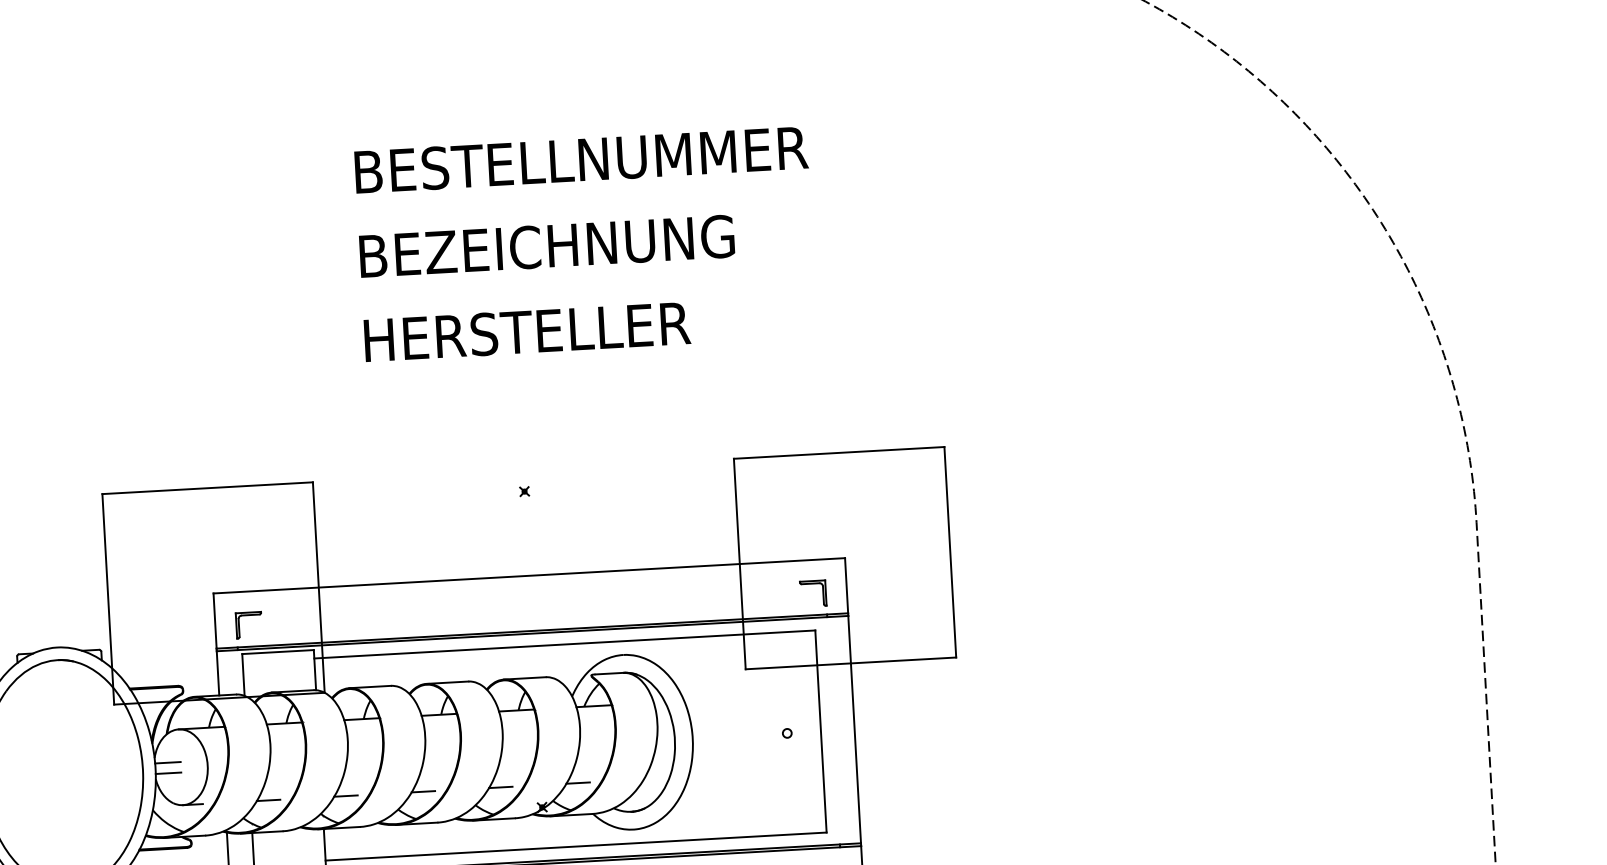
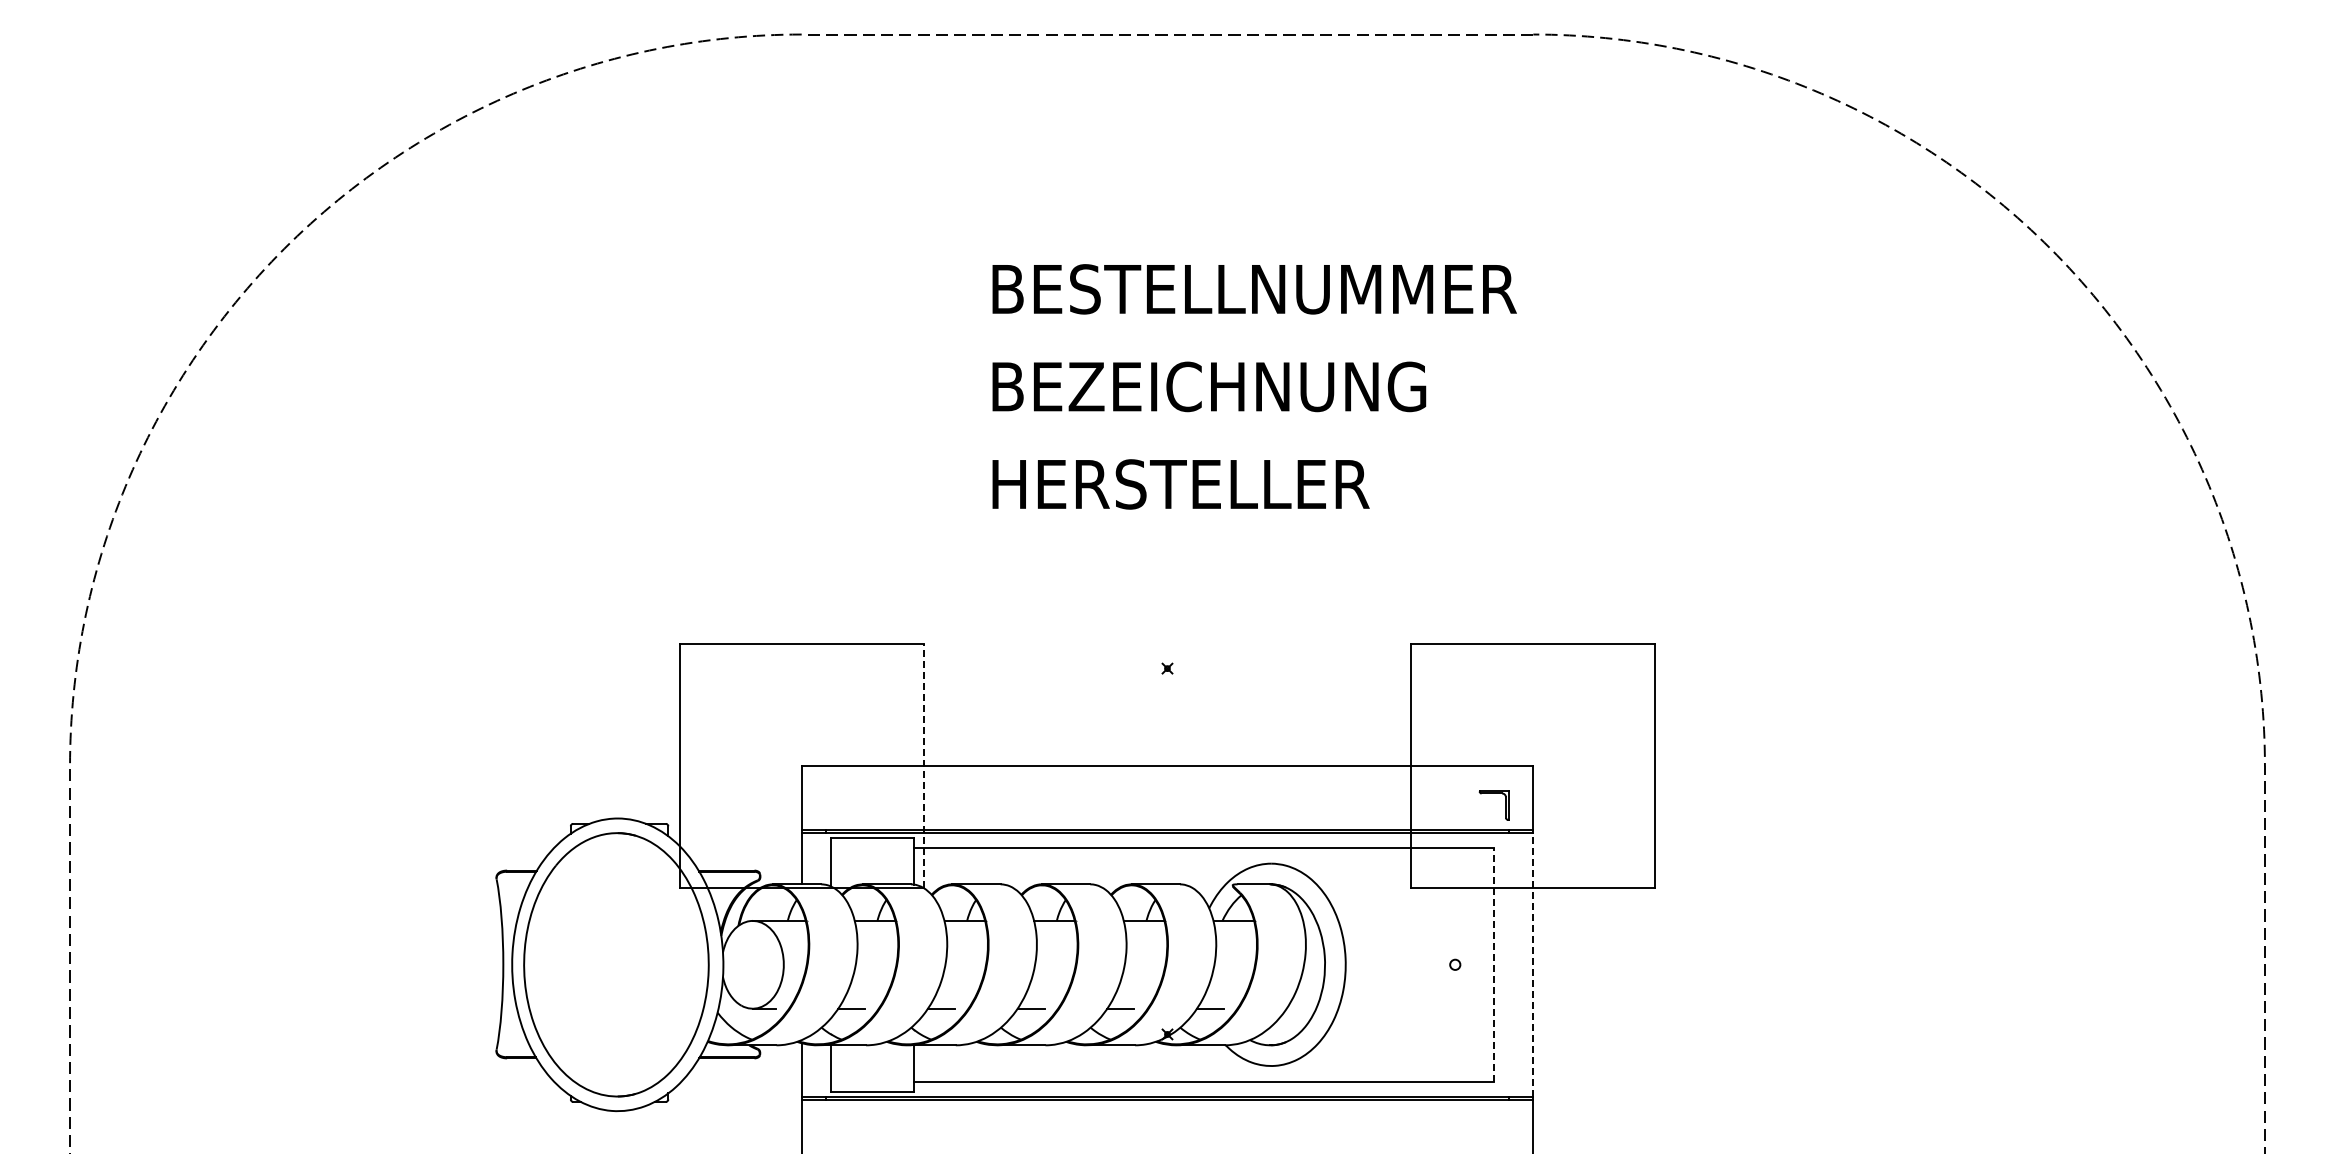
line: (318, 587) -> (923, 766), solid -> dashed
part: (239, 626) -> (829, 805), removed
line: (854, 729) -> (1533, 964), solid -> dashed
line: (821, 731) -> (1494, 964), solid -> dashed
line: (167, 762) -> (737, 958), removed
line: (168, 772) -> (737, 970), removed

